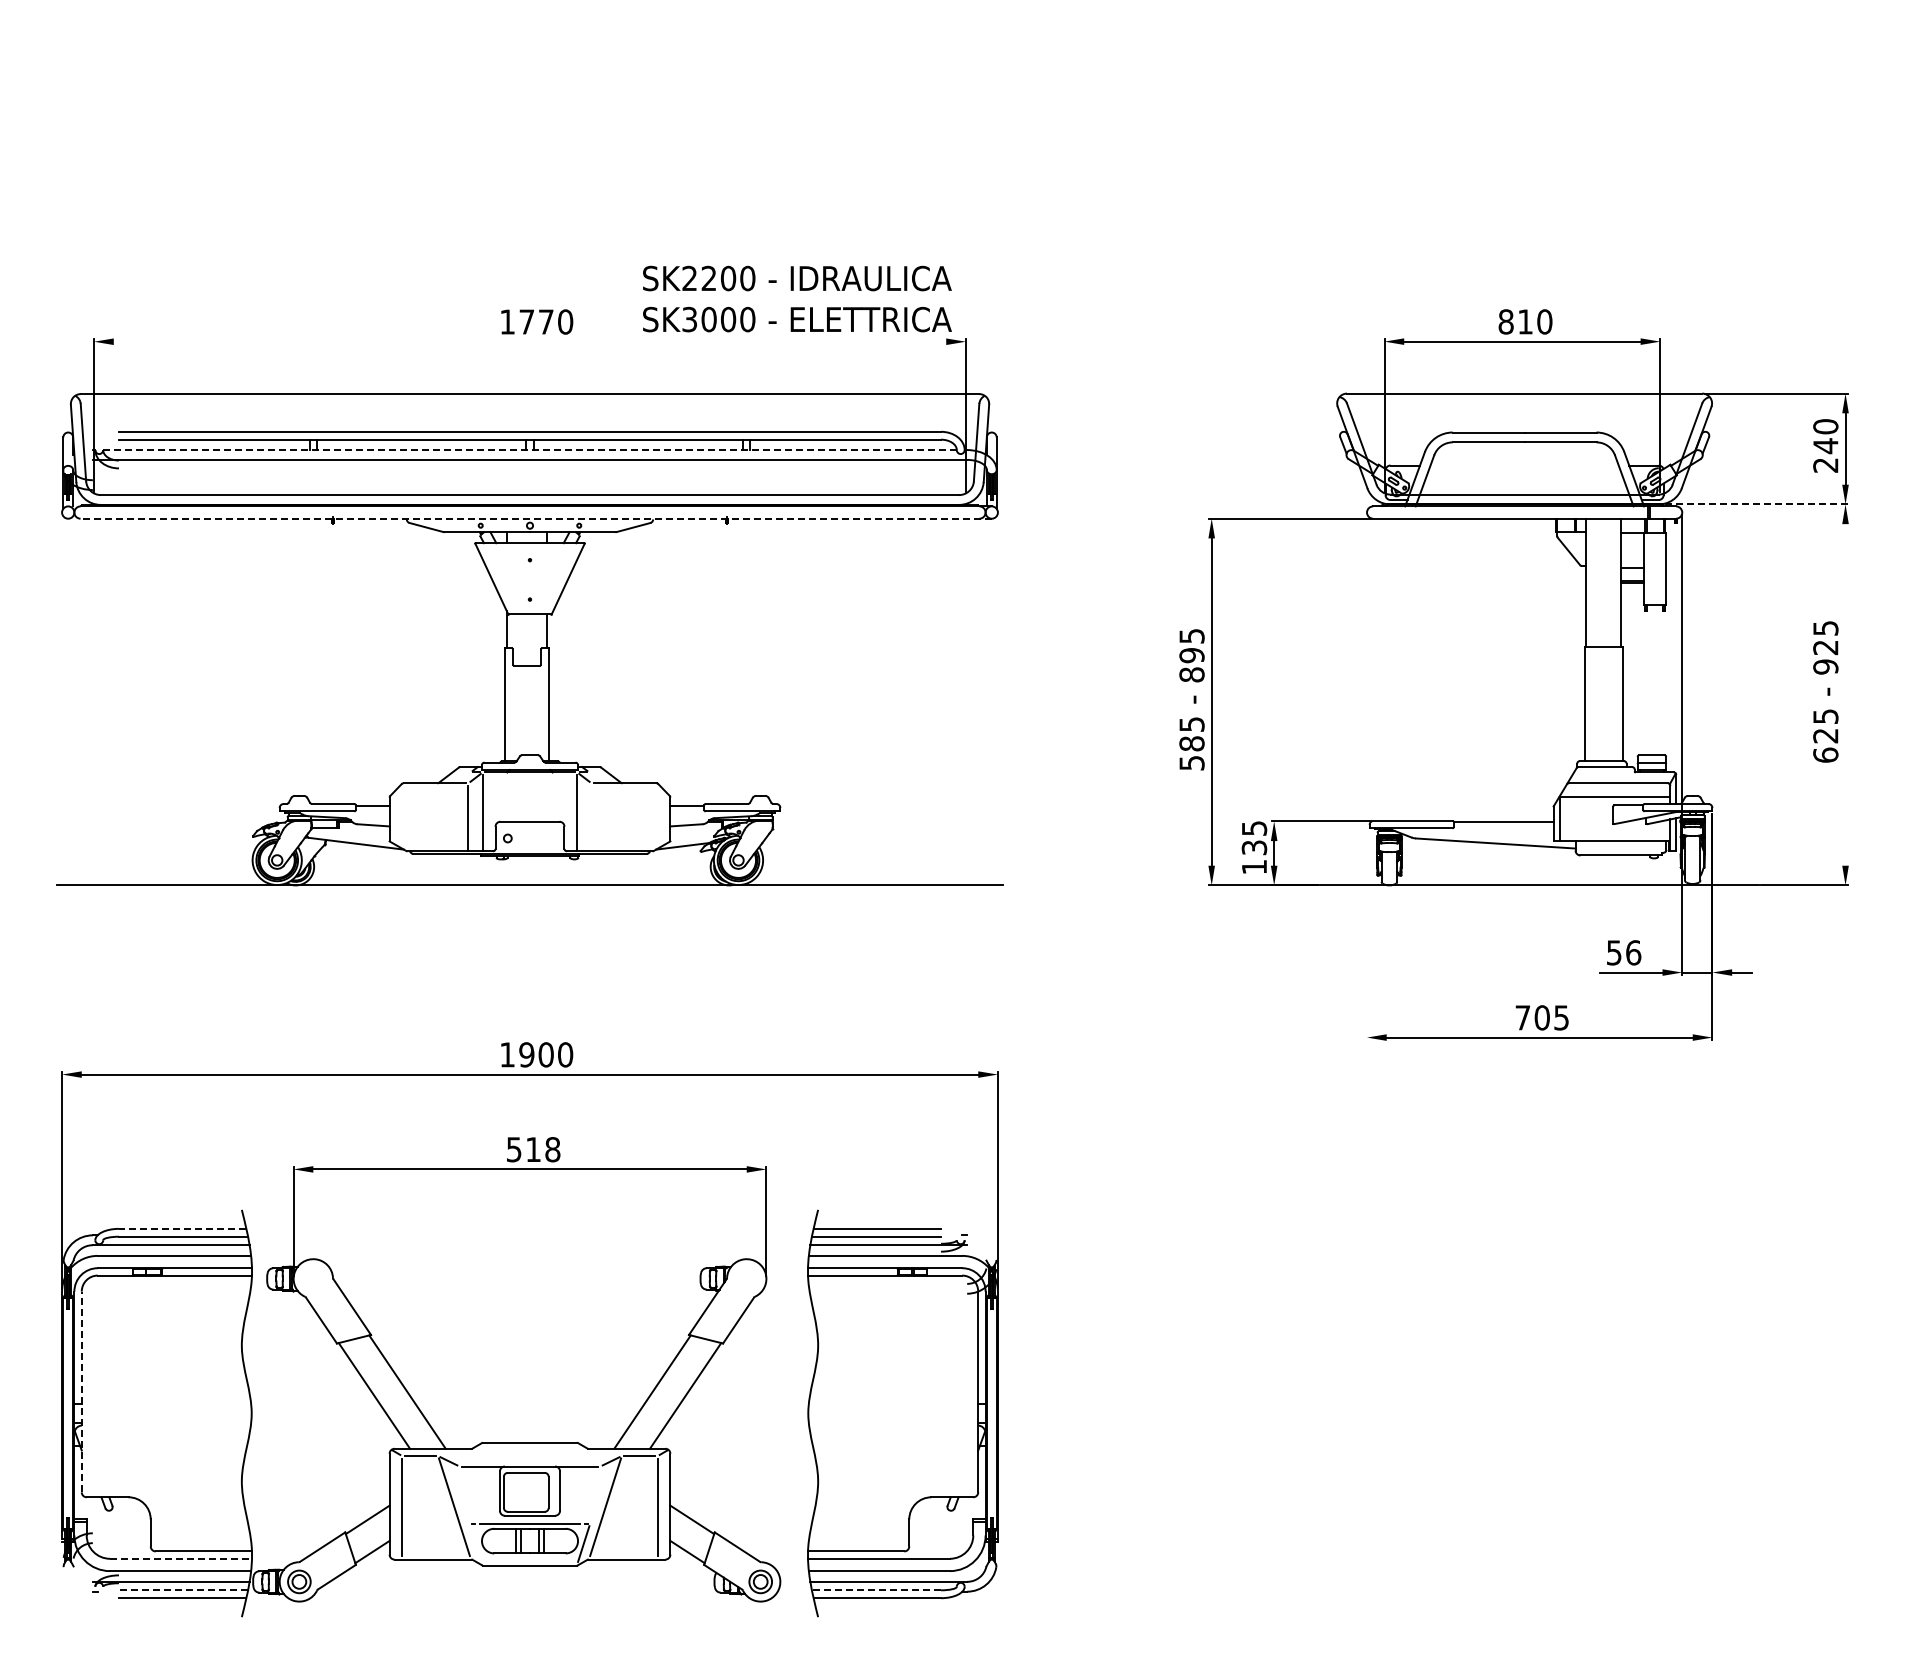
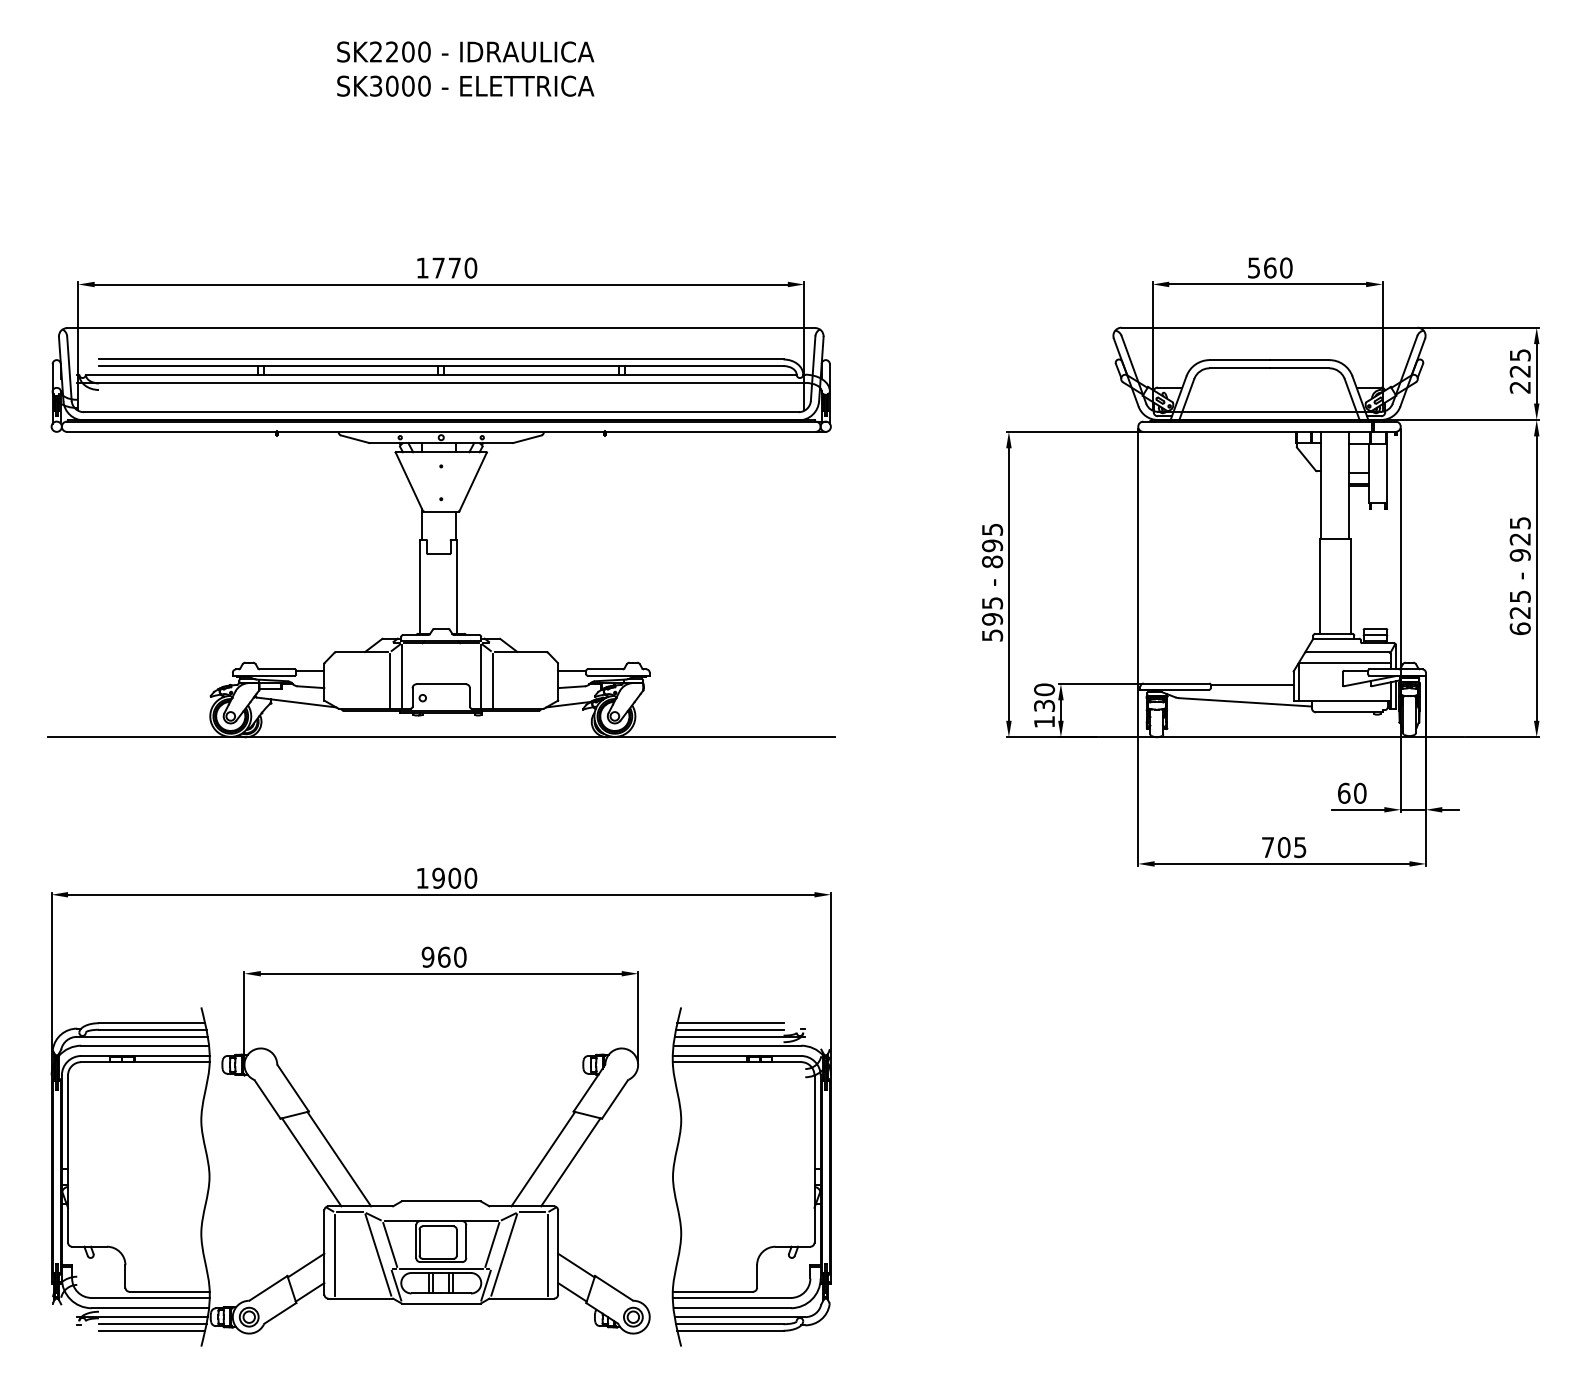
text: (797, 298) -> (465, 68), moved
text: (1515, 321) -> (1261, 267), 810 -> 560
line: (529, 341) -> (440, 284), added
text: (1825, 436) -> (1520, 363), 240 -> 225
line: (530, 450) -> (441, 375), dashed -> solid
line: (1757, 504) -> (1463, 420), dashed -> solid
line: (536, 518) -> (446, 431), dashed -> solid
line: (1845, 694) -> (1536, 578), added
text: (1191, 743) -> (992, 619), 585 -> 595
line: (1367, 777) -> (1138, 647), added
line: (591, 818) -> (492, 681), added
text: (1254, 828) -> (1044, 689), 135 -> 130
text: (1623, 952) -> (1351, 793), 56 -> 60
text: (533, 1149) -> (444, 957), 518 -> 960
line: (182, 1228) -> (151, 1022), dashed -> solid
line: (81, 1391) -> (67, 1158), dashed -> solid
line: (468, 1494) -> (390, 1244), added
line: (591, 1494) -> (492, 1244), added
line: (475, 1543) -> (395, 1285), added
line: (181, 1558) -> (151, 1297), dashed -> solid
line: (183, 1590) -> (152, 1324), dashed -> solid
line: (876, 1590) -> (729, 1324), dashed -> solid

